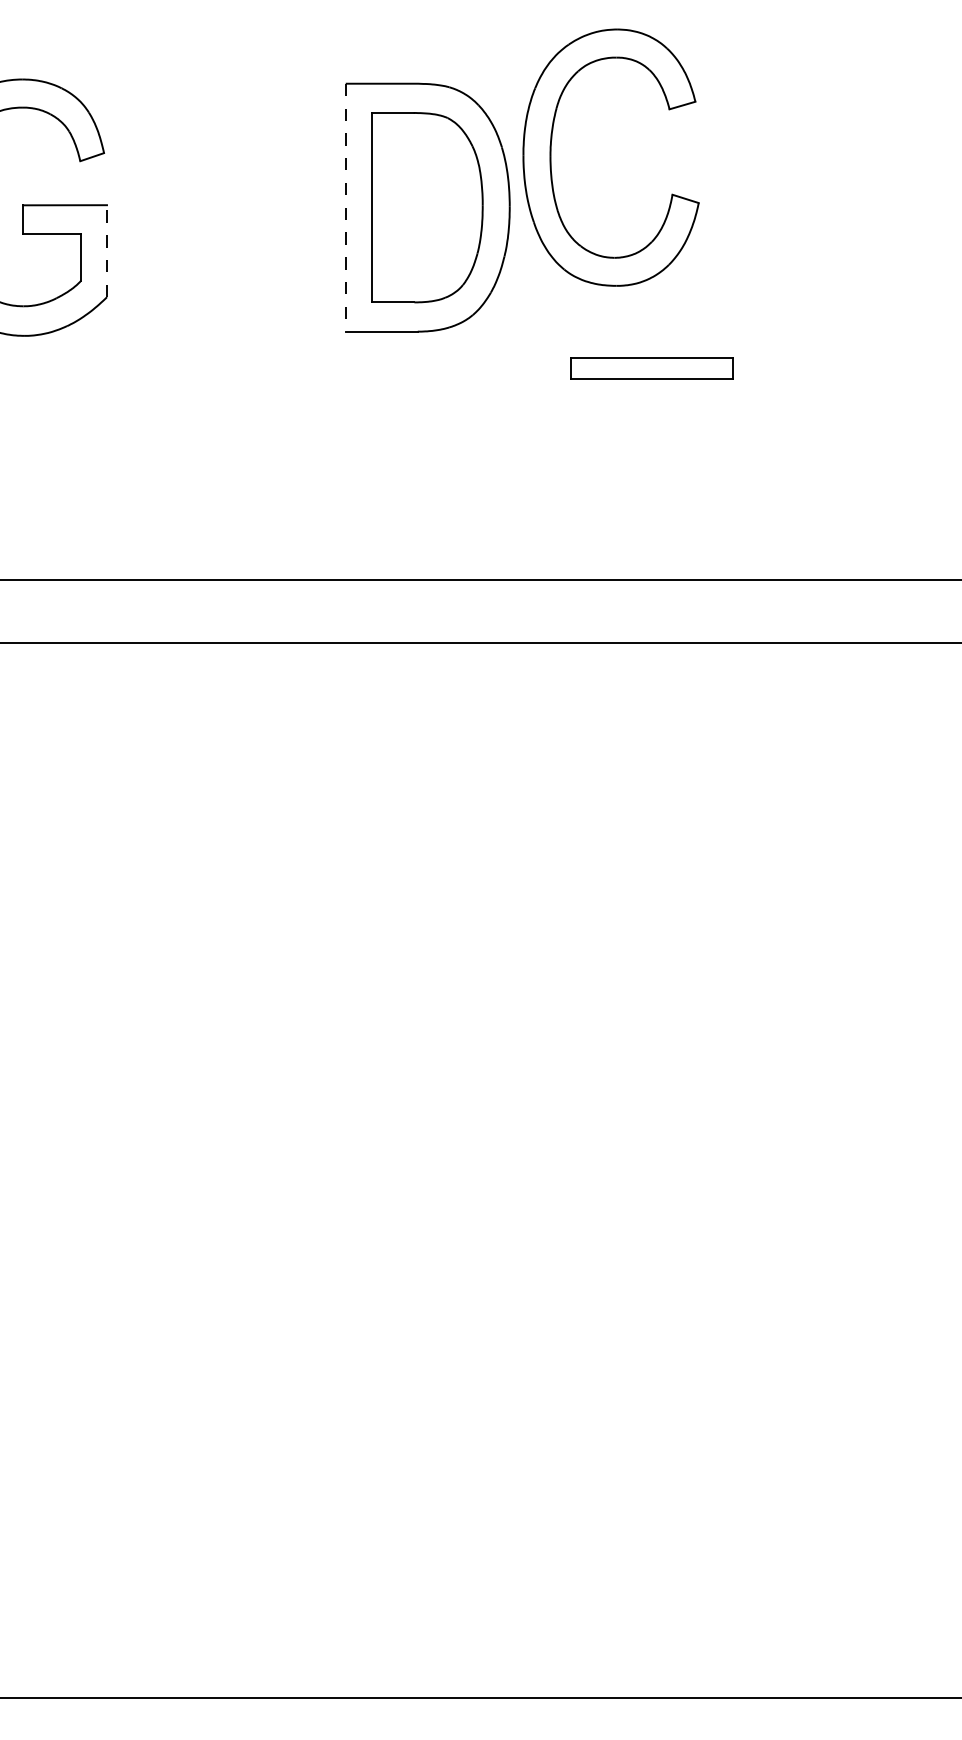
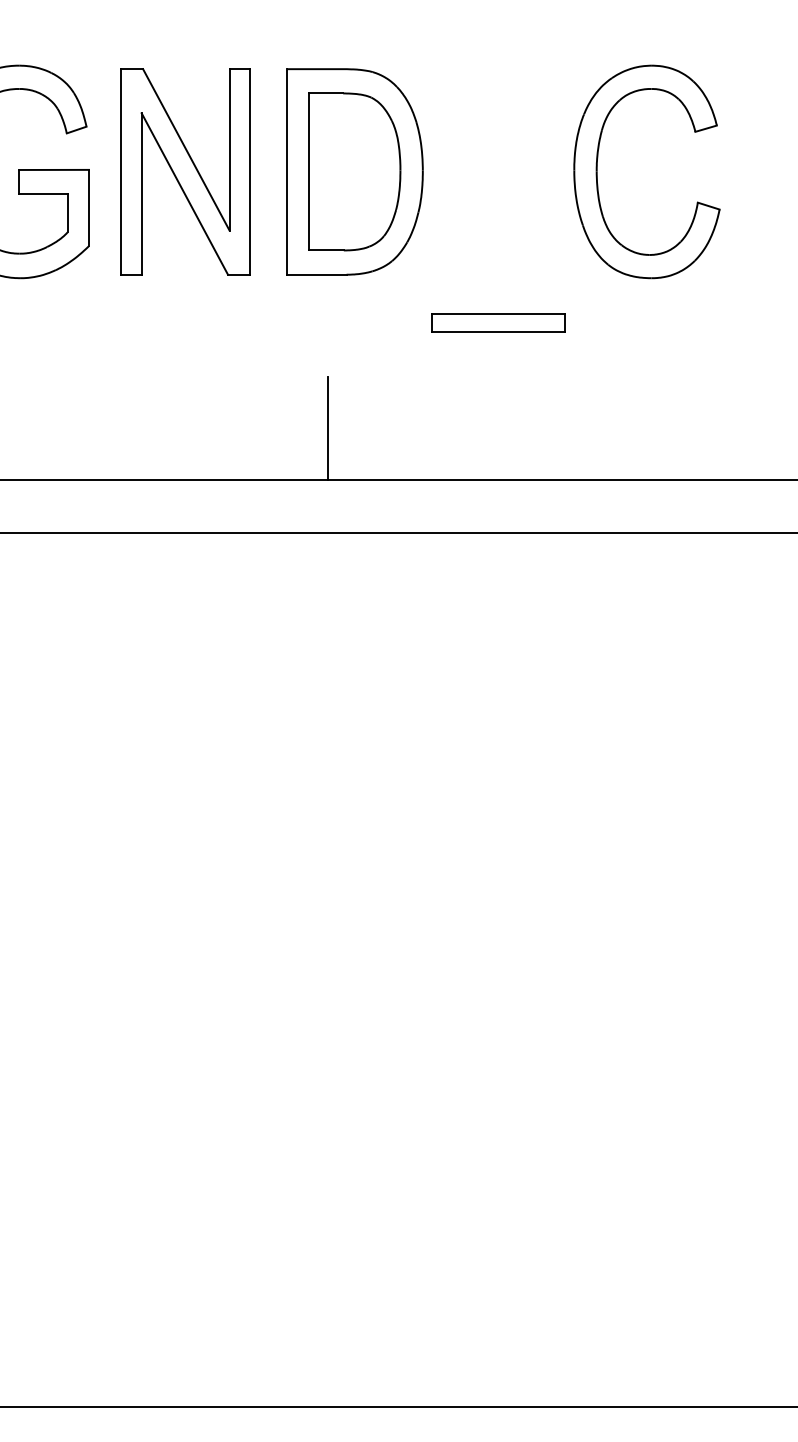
part: (551, 157) -> (597, 171), moved
part: (223, 207) -> (185, 171), added
line: (345, 207) -> (286, 171), dashed -> solid
line: (107, 251) -> (89, 208), dashed -> solid
part: (651, 368) -> (498, 322), moved
line: (395, 517) -> (328, 428), added

